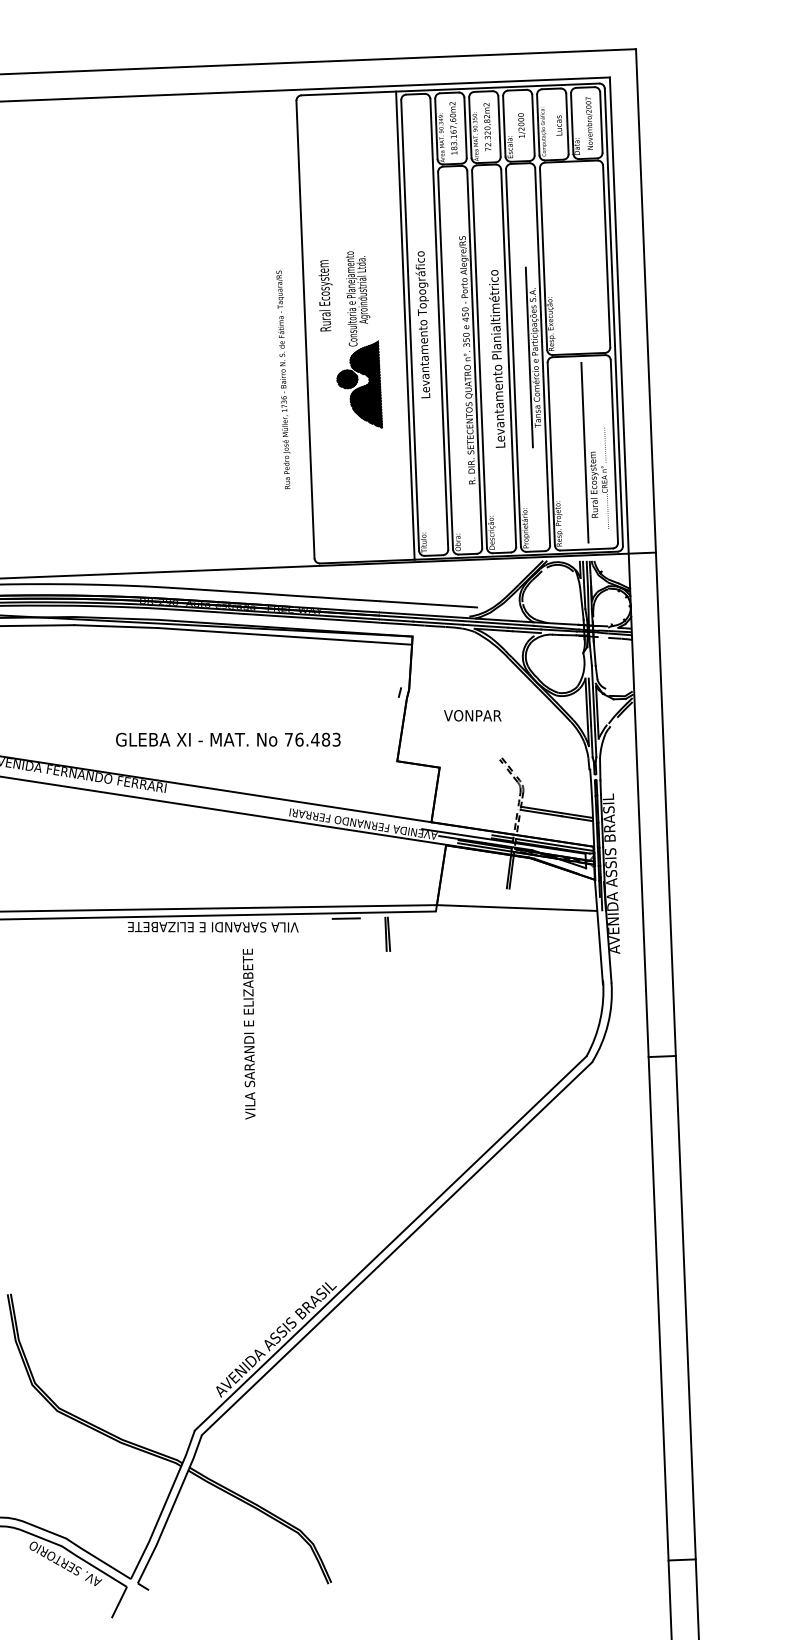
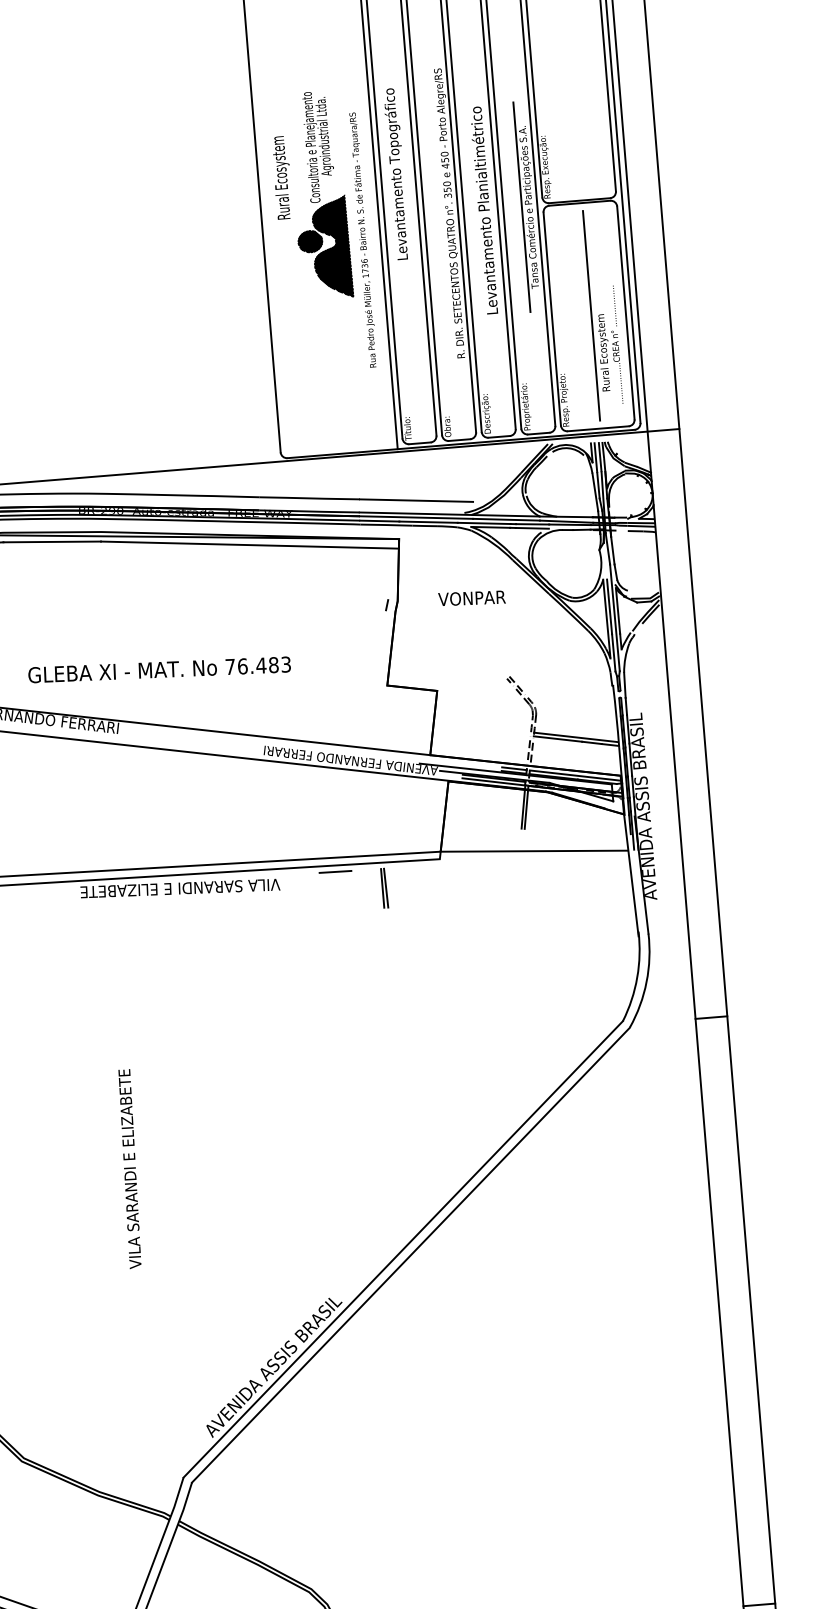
text: (325, 295) -> (282, 177), moved
text: (283, 379) -> (363, 239), moved
text: (472, 715) -> (471, 597), moved
text: (228, 739) -> (159, 669), moved
text: (248, 1033) -> (129, 1168), moved

